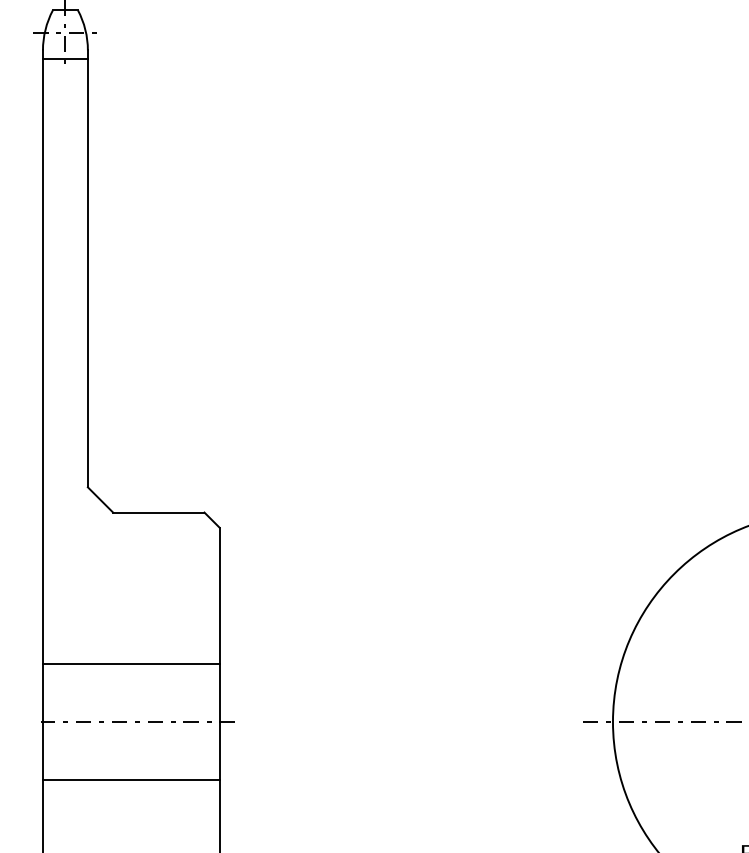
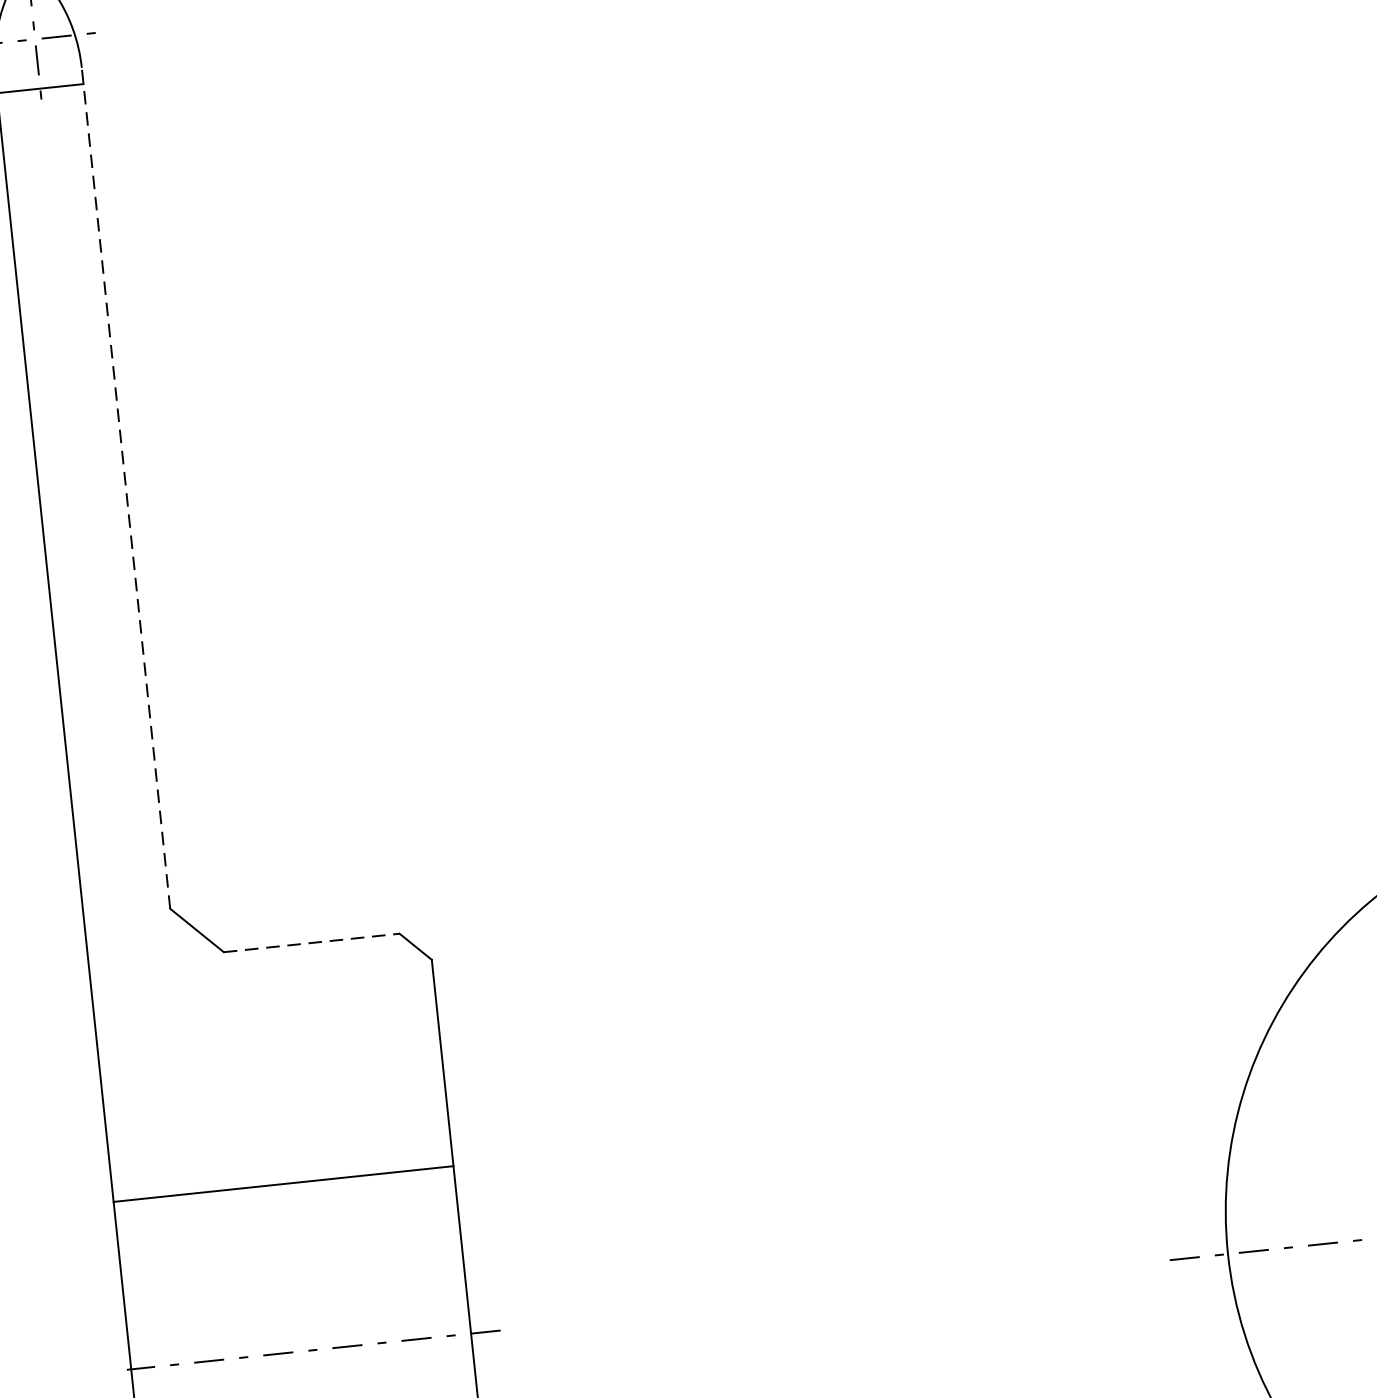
line: (87, 268) -> (125, 487), solid -> dashed
line: (158, 512) -> (311, 942), solid -> dashed
line: (130, 663) -> (281, 1183), moved

